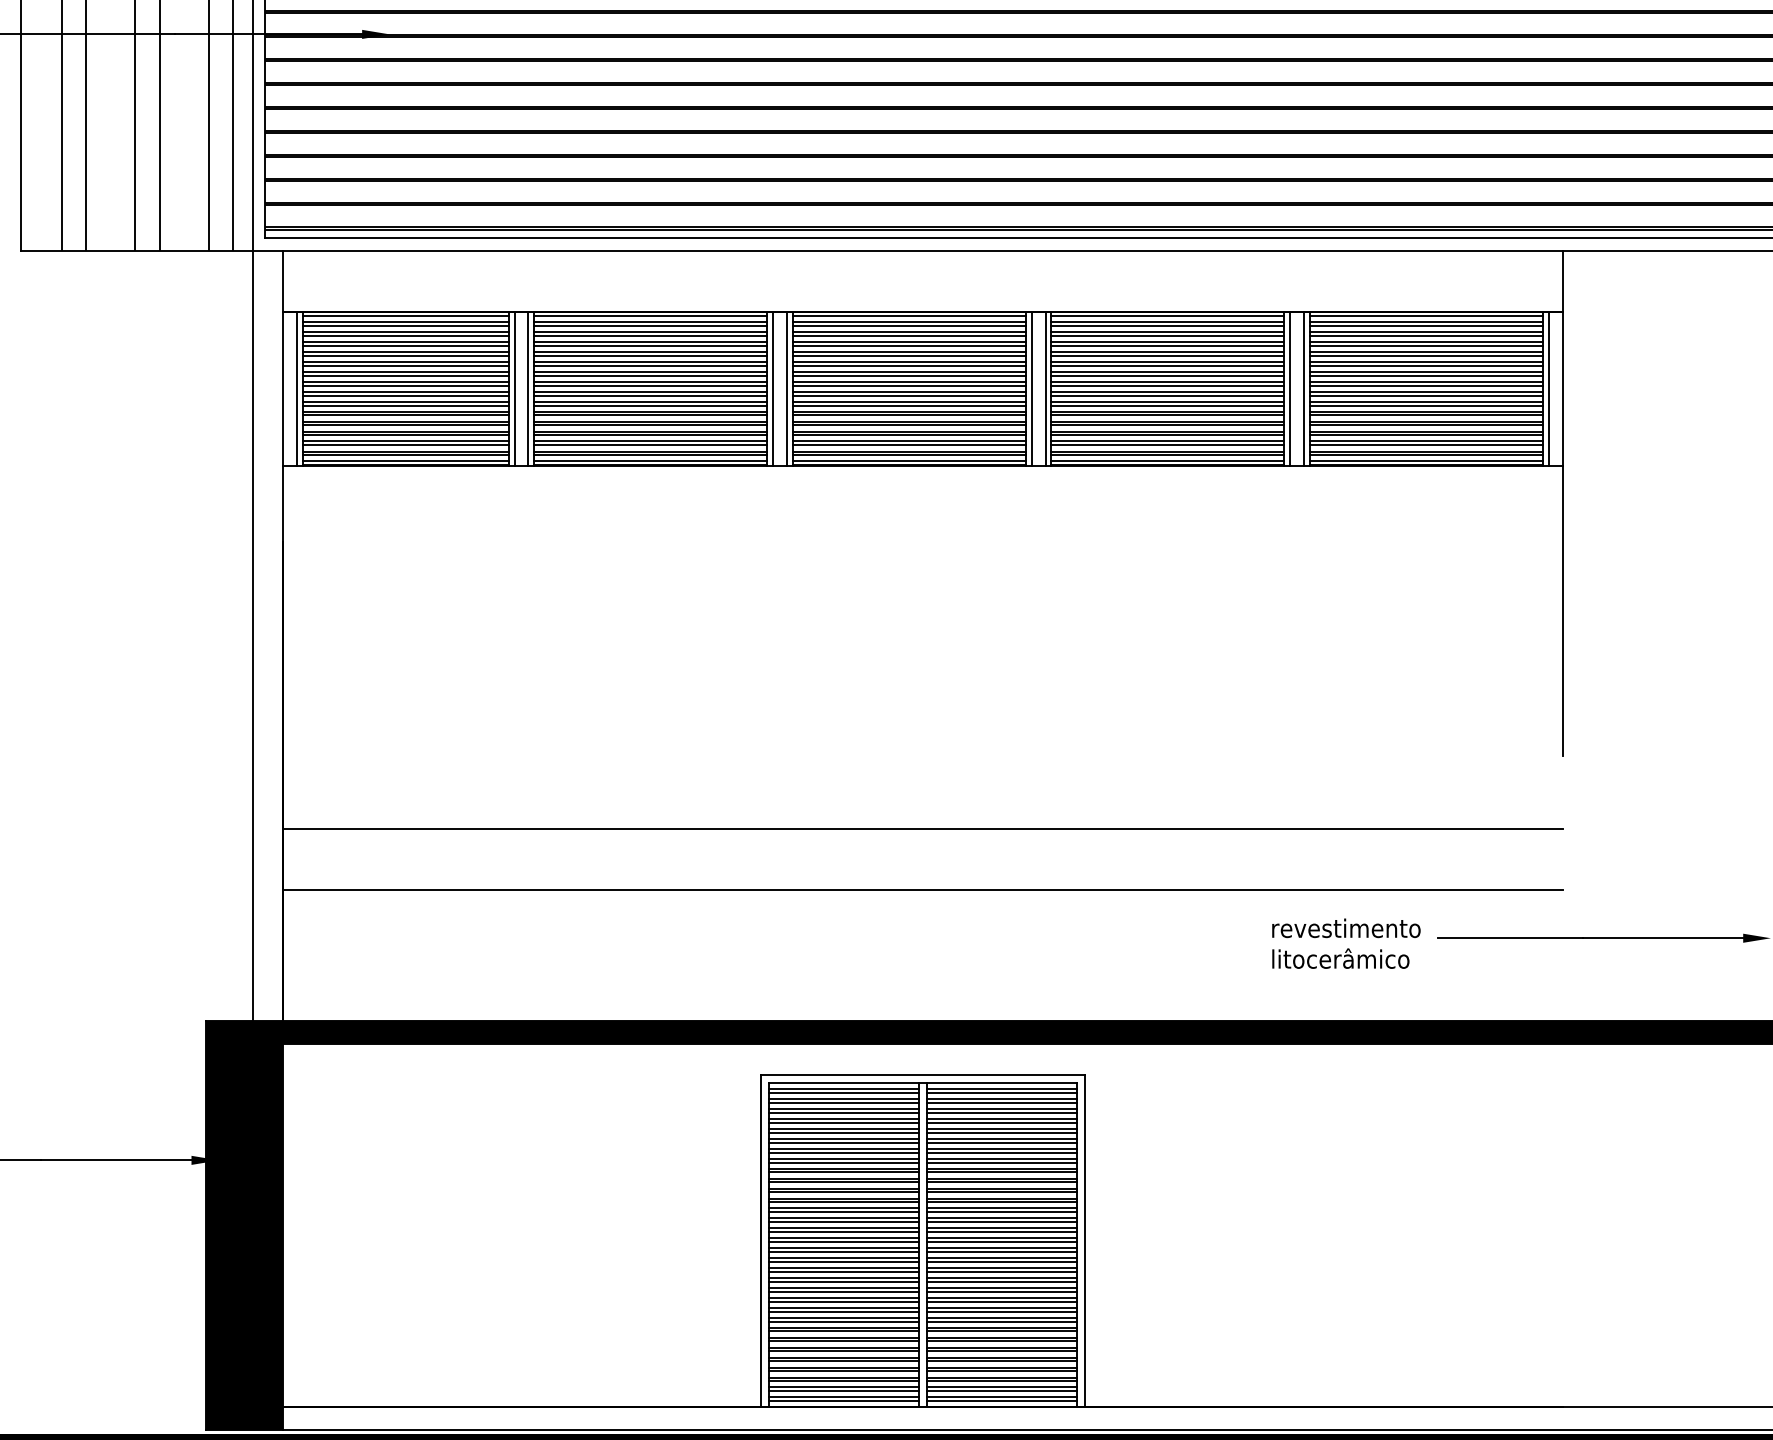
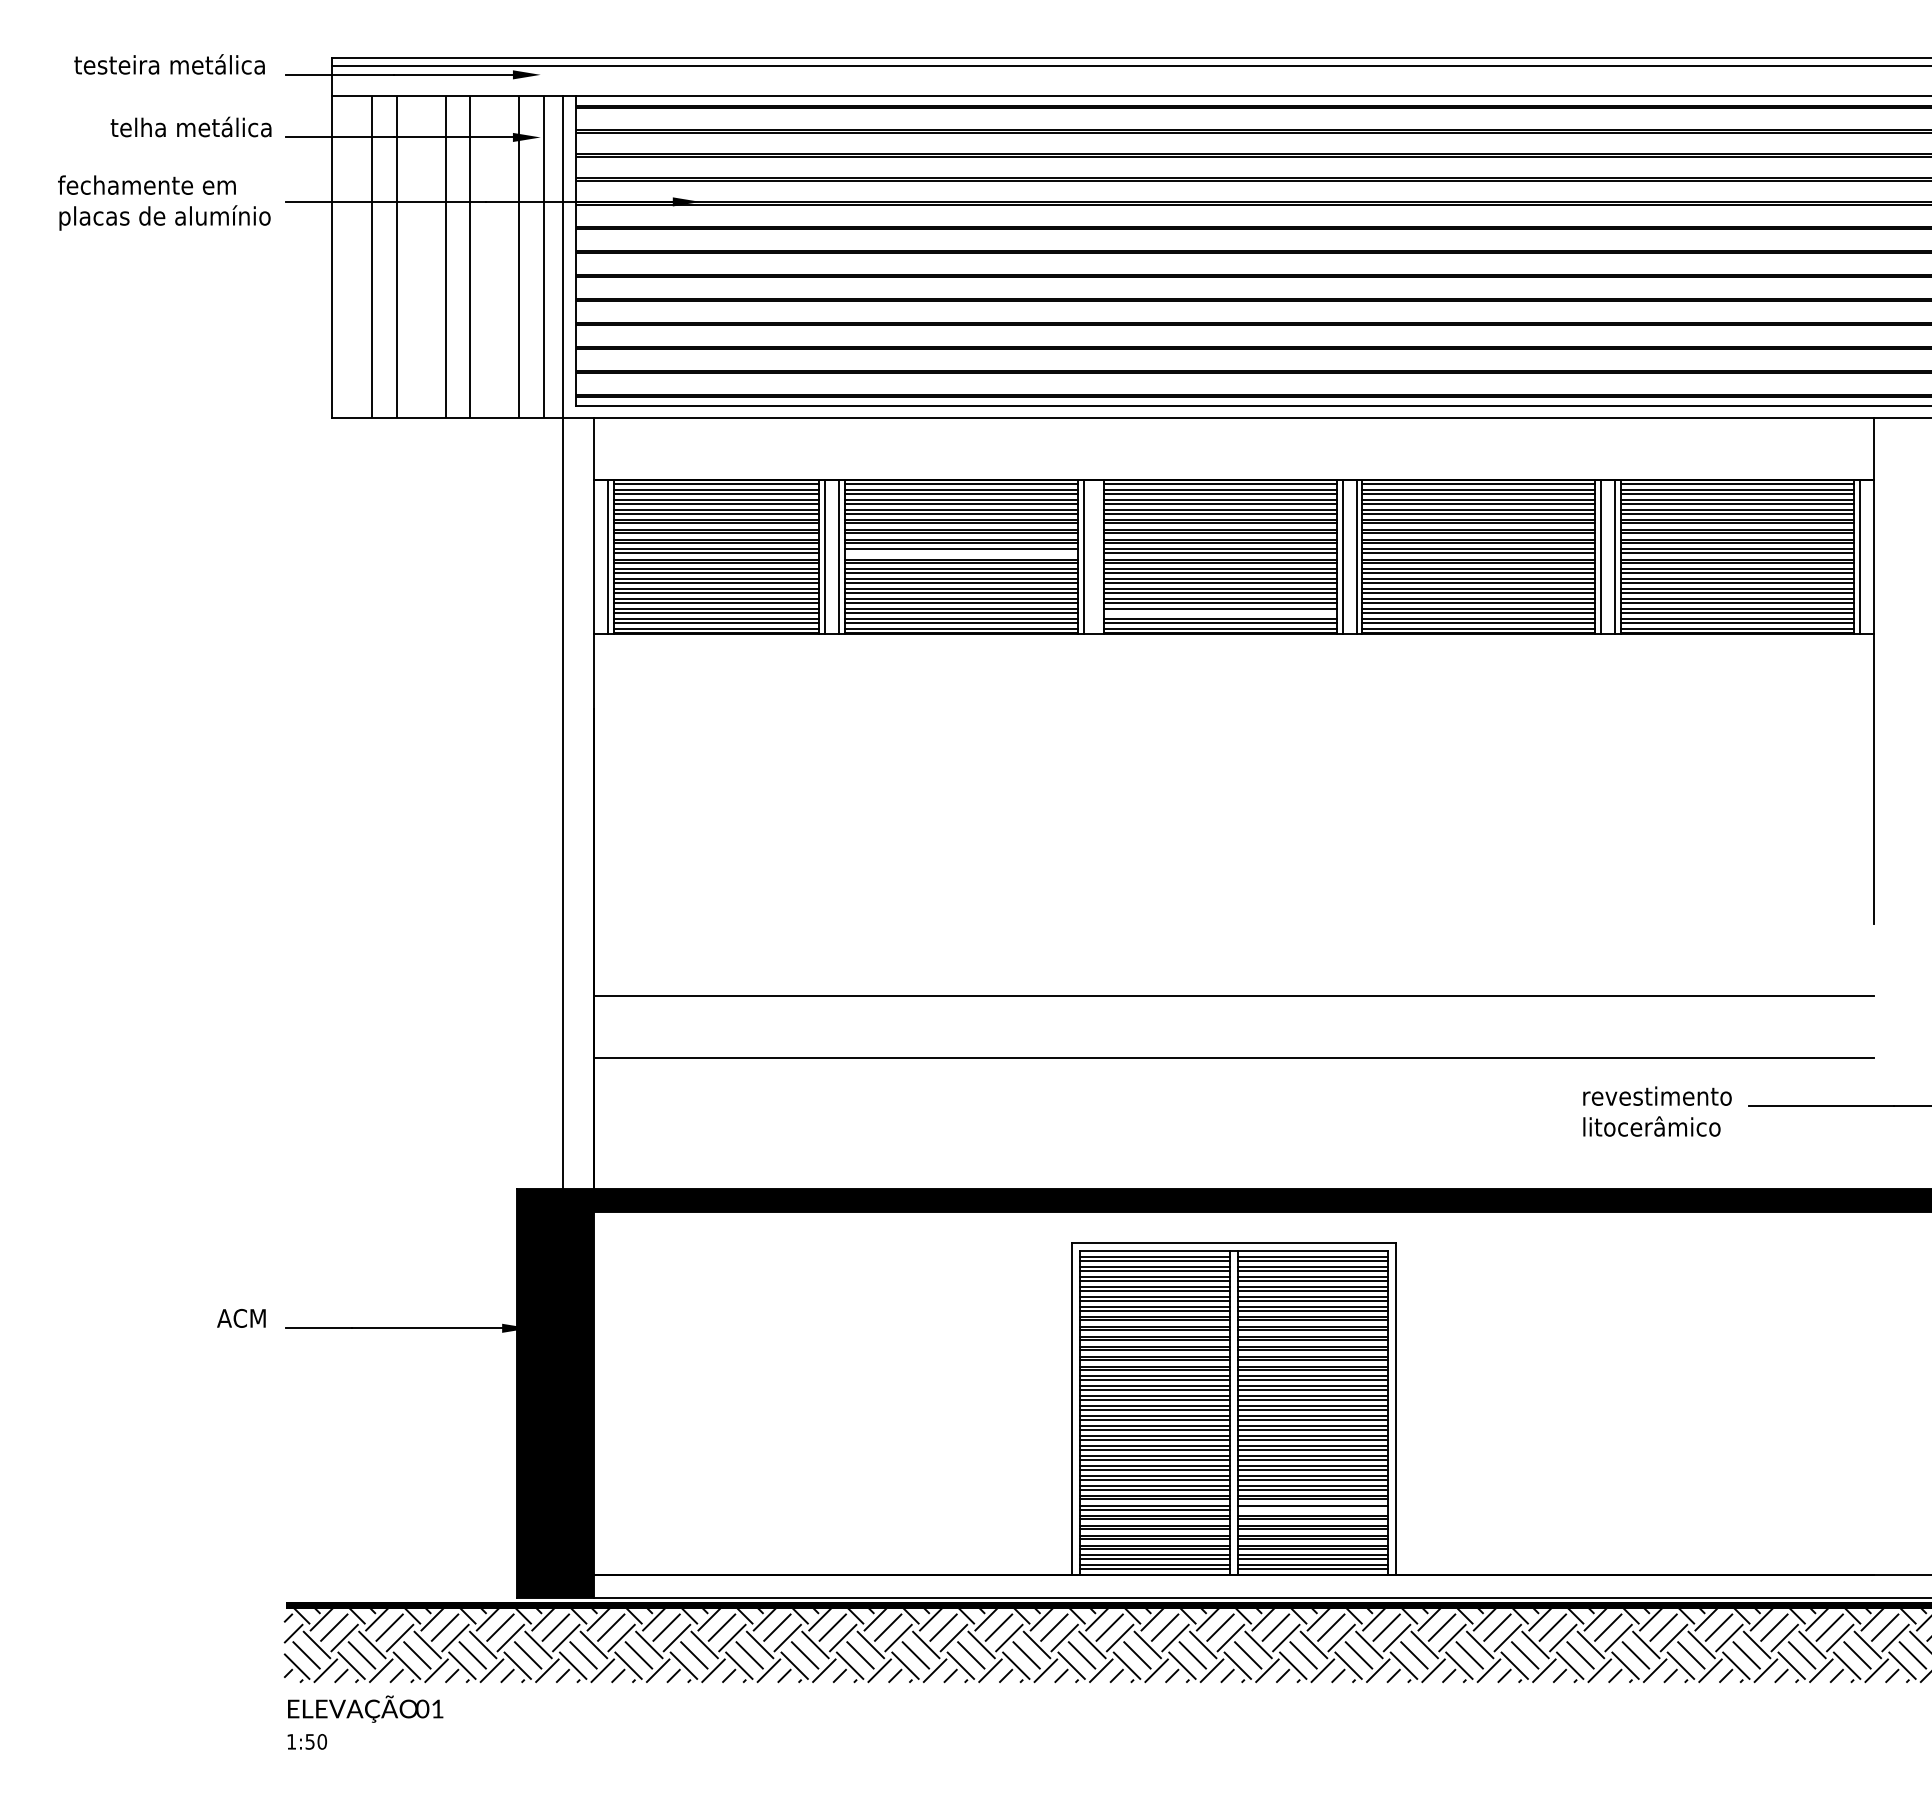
line: (650, 385) -> (961, 553), removed
line: (786, 388) -> (1097, 556), removed
line: (908, 445) -> (1219, 613), removed
line: (1001, 1341) -> (1312, 1509), removed

